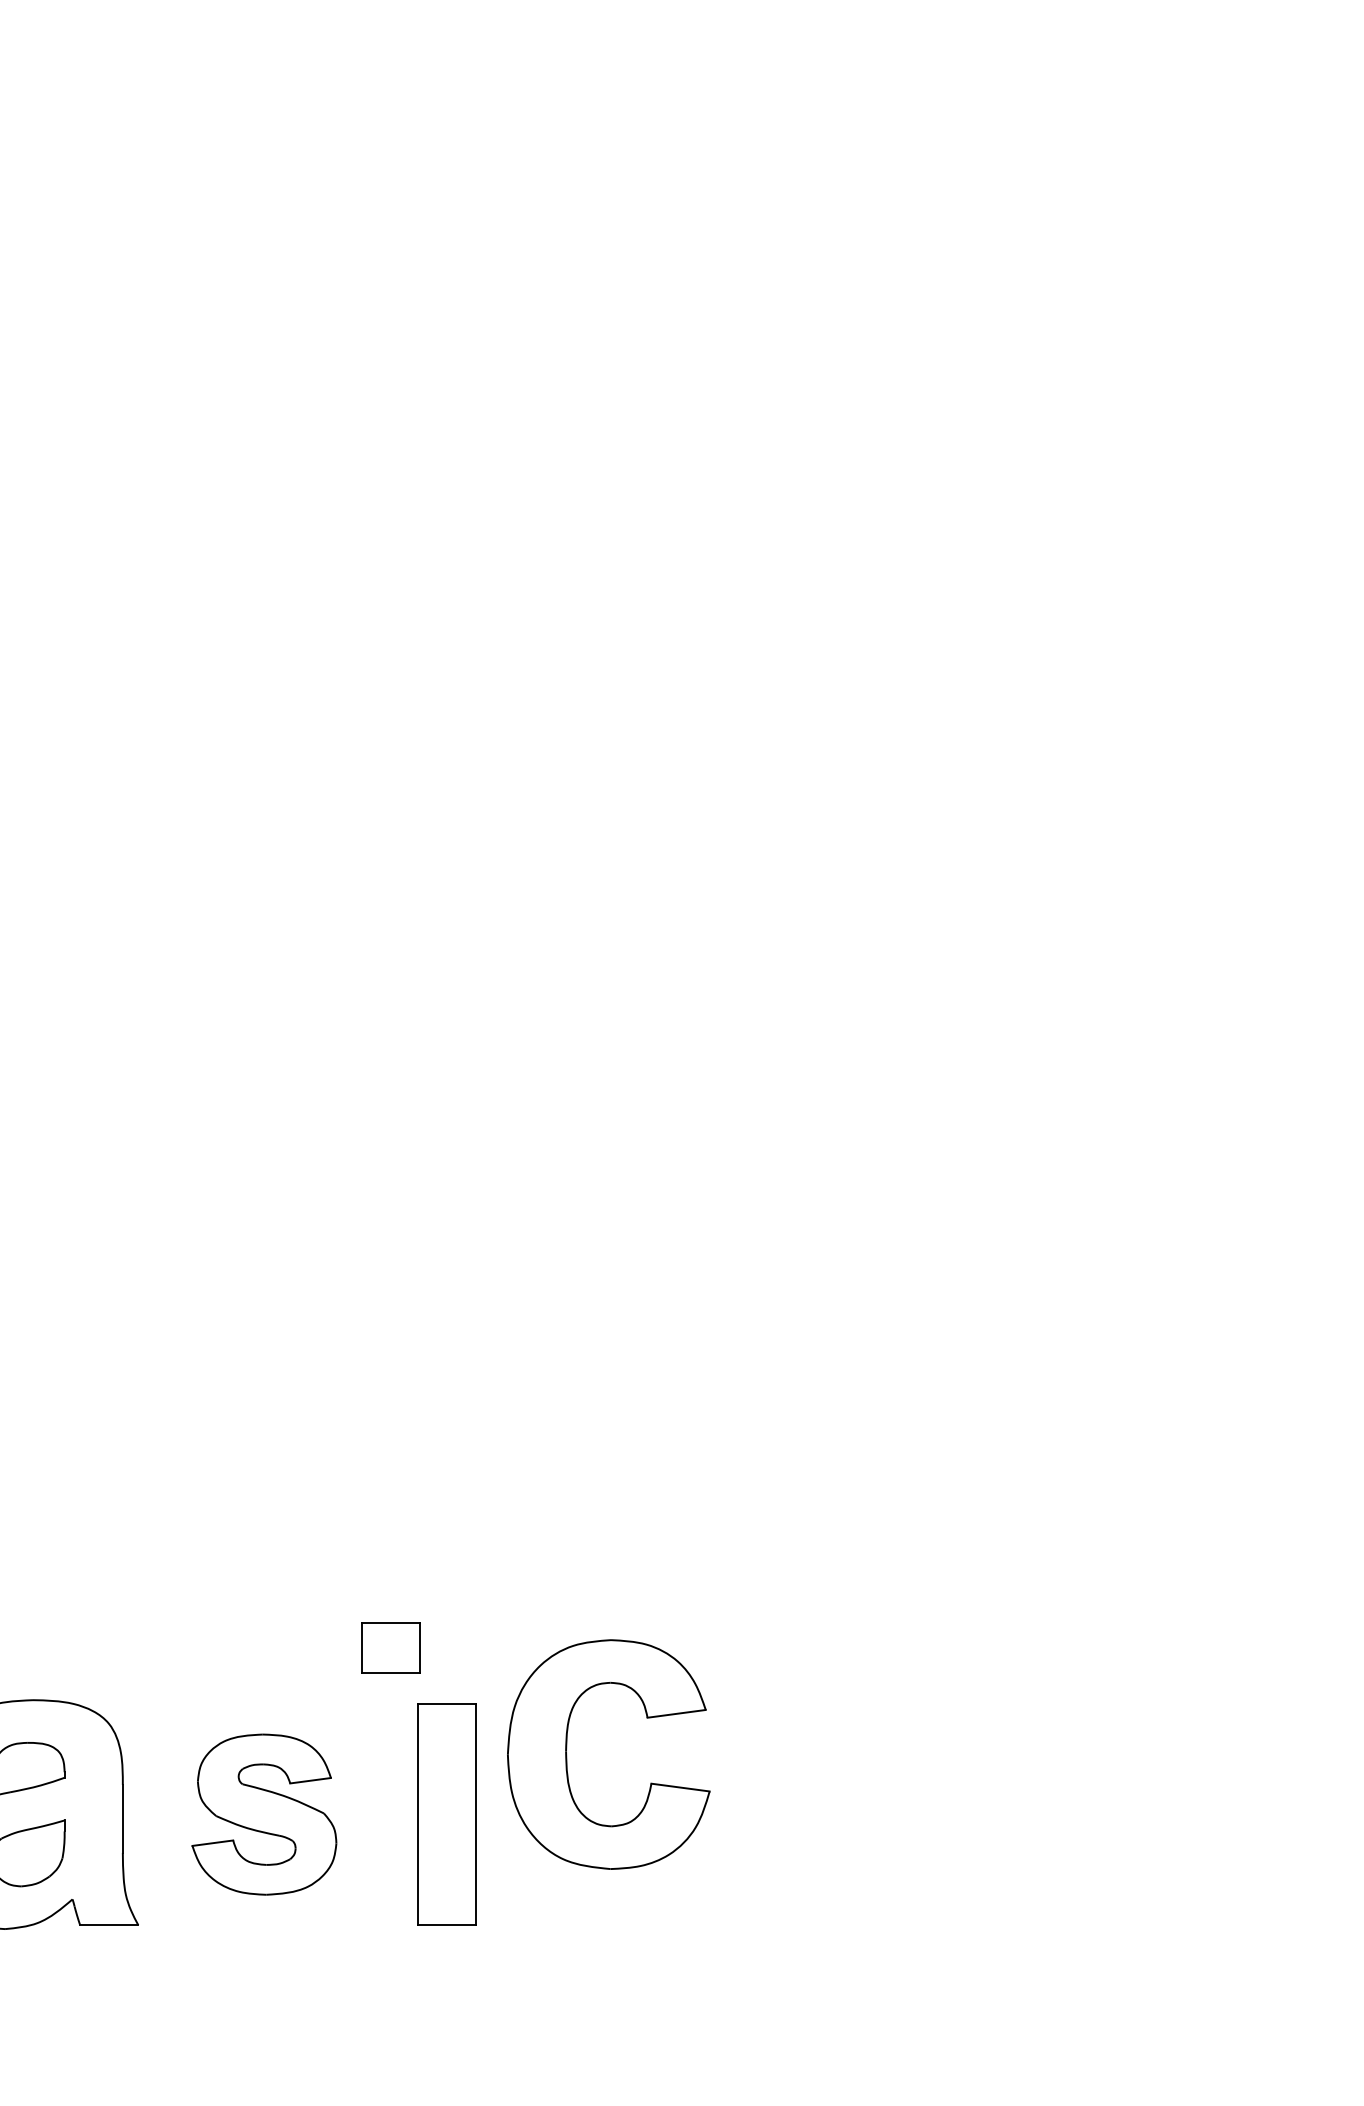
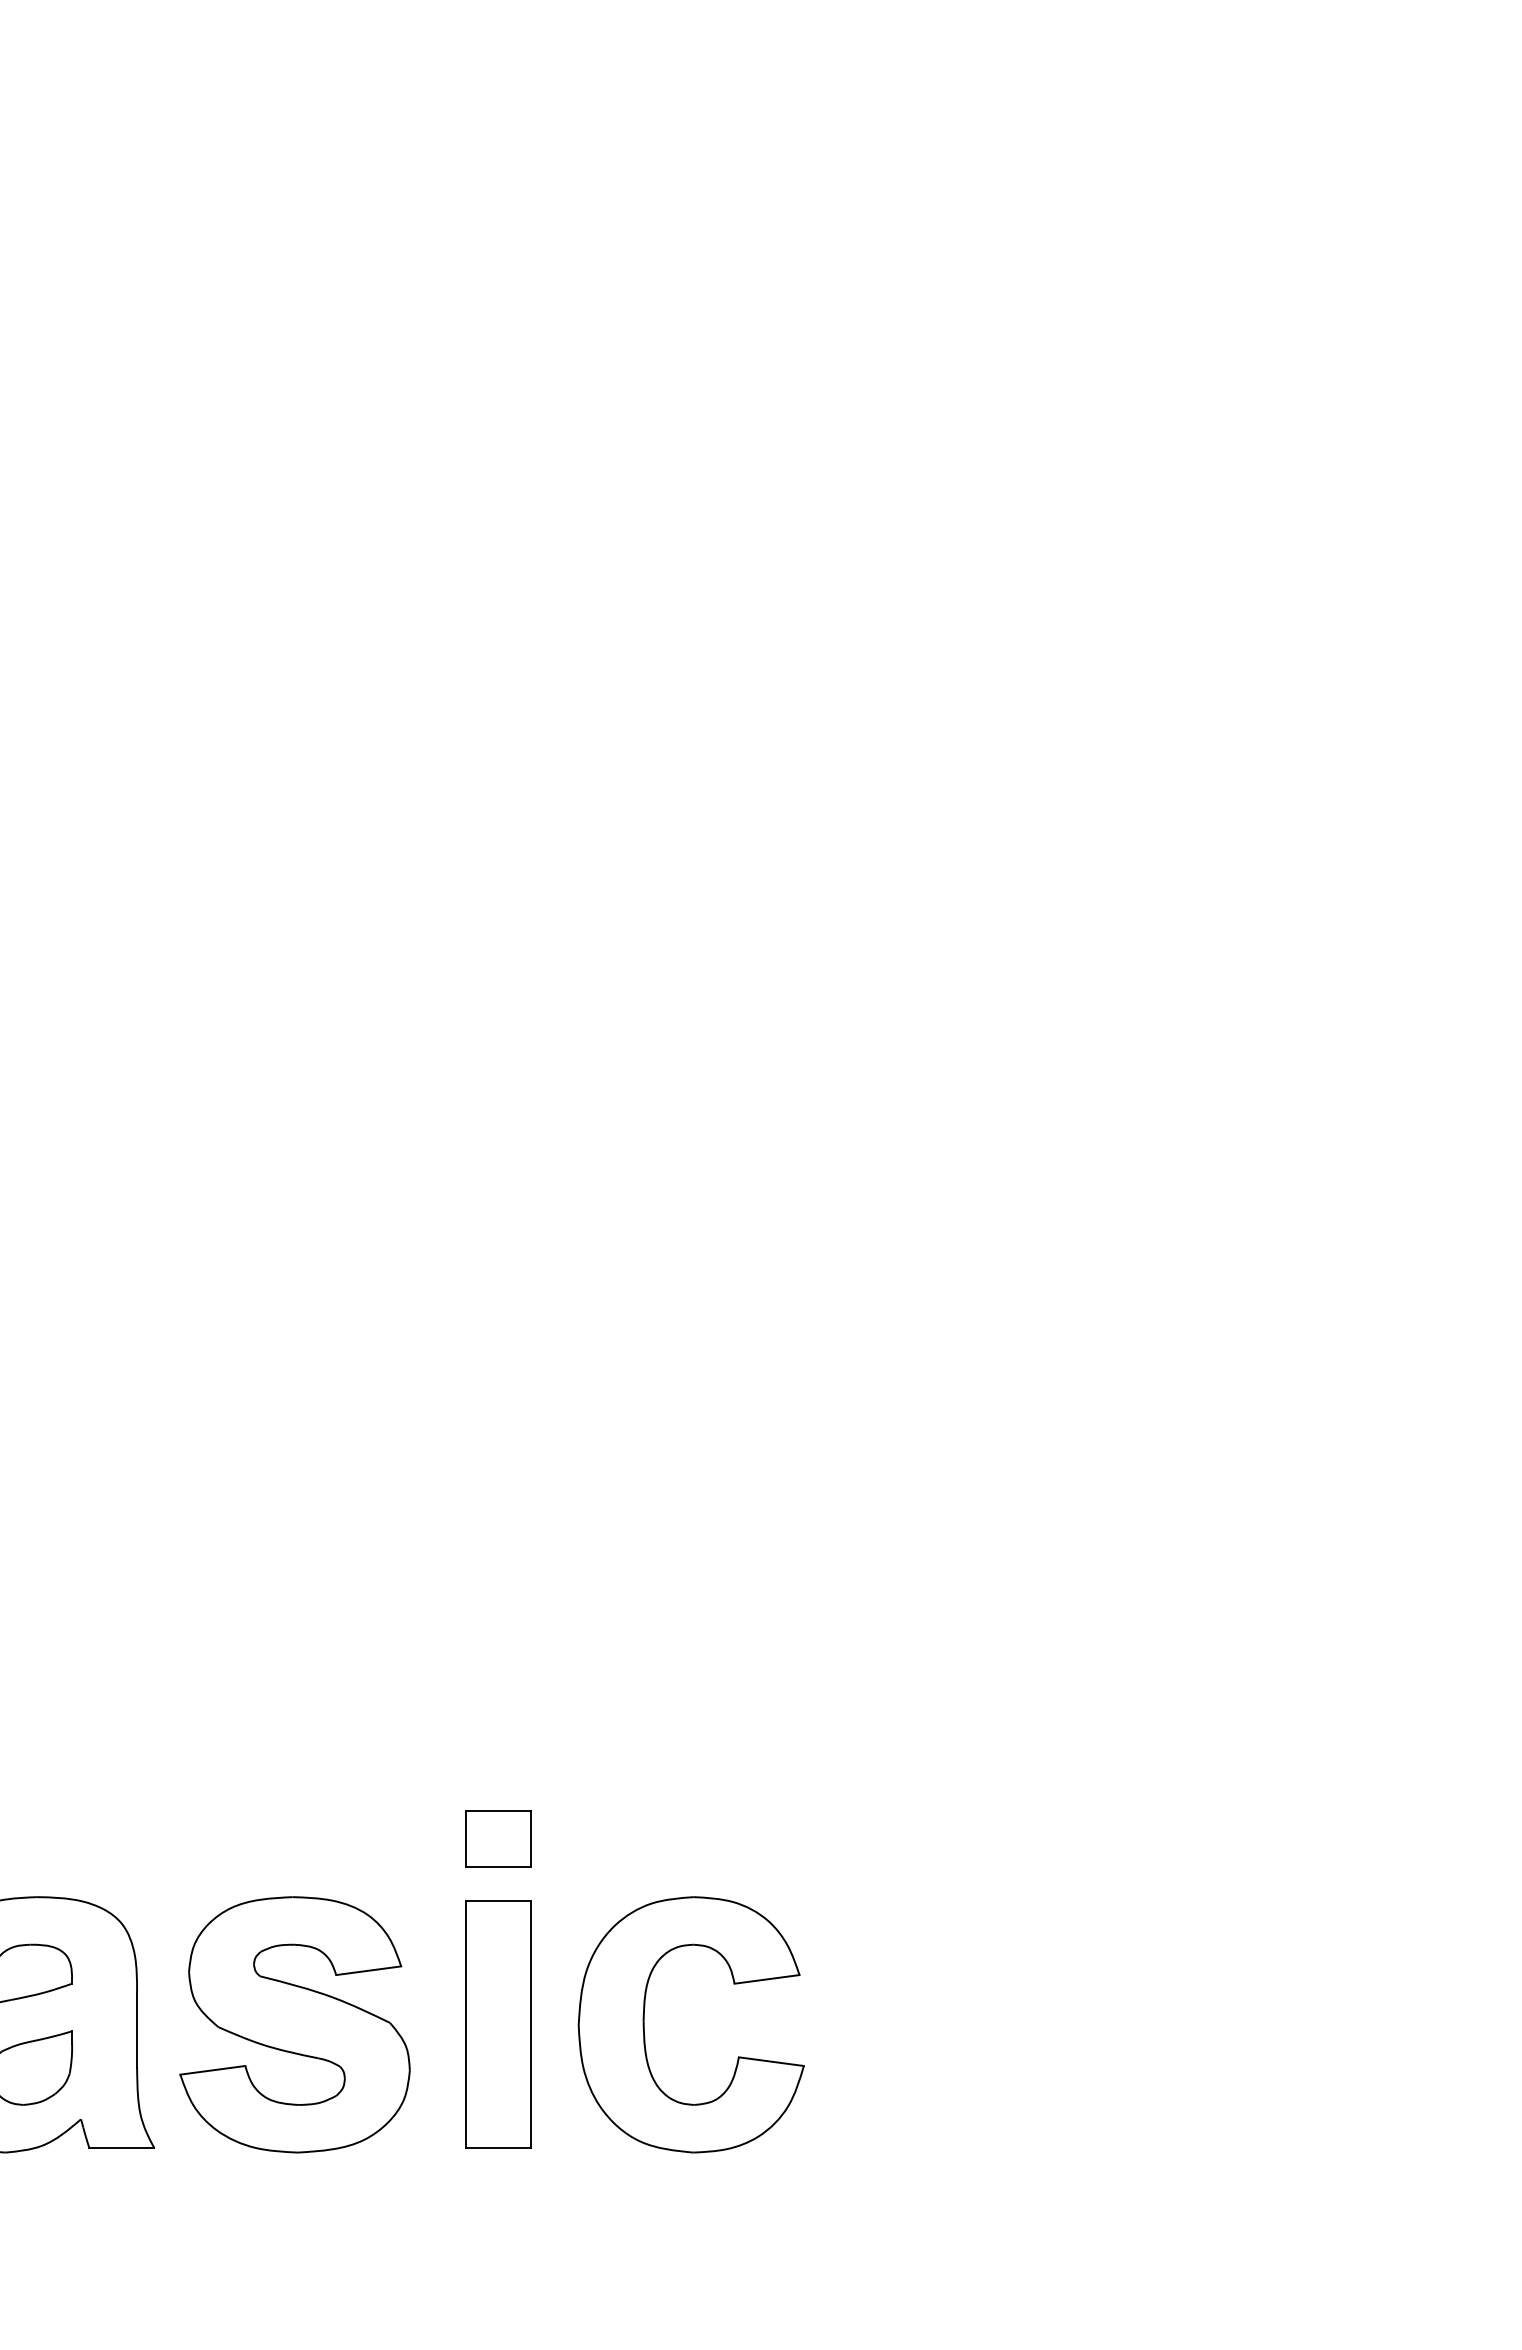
part: (391, 1647) -> (498, 1838), moved
part: (566, 1754) -> (644, 2024), moved
part: (263, 1814) -> (294, 2024), size x1.43

